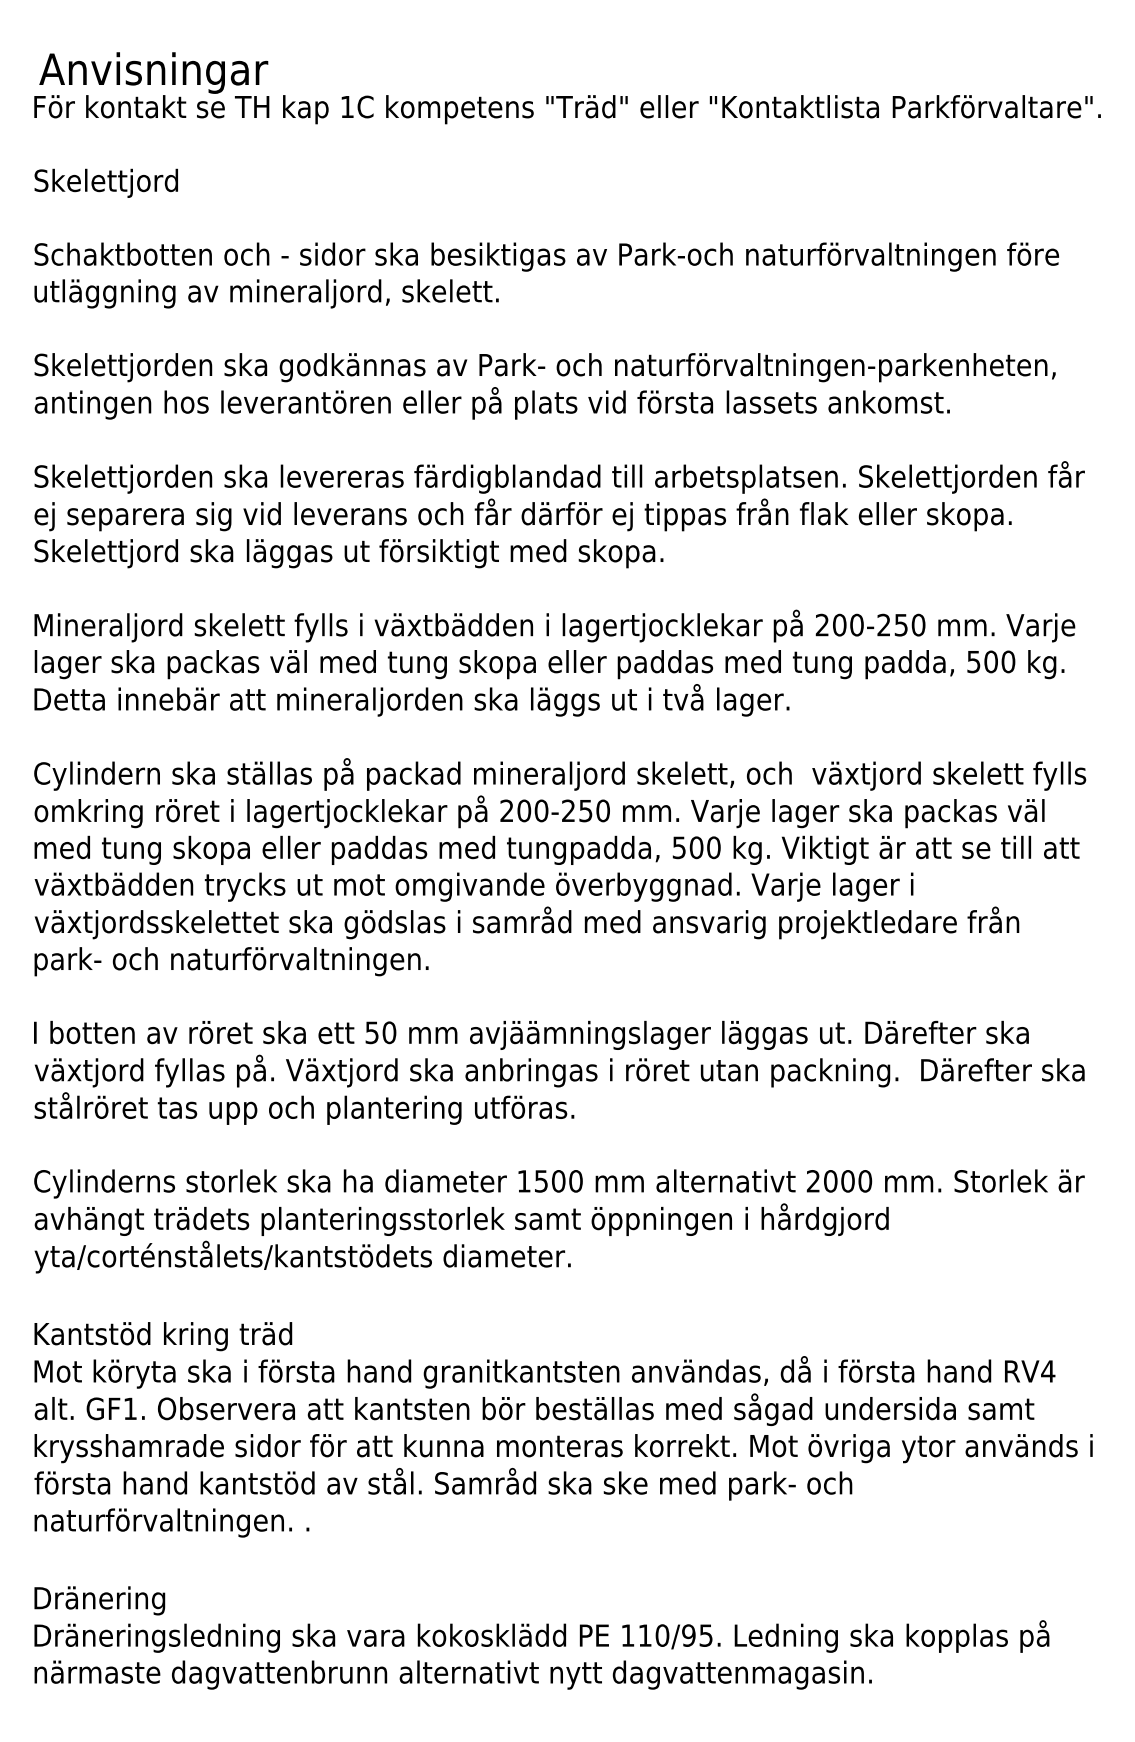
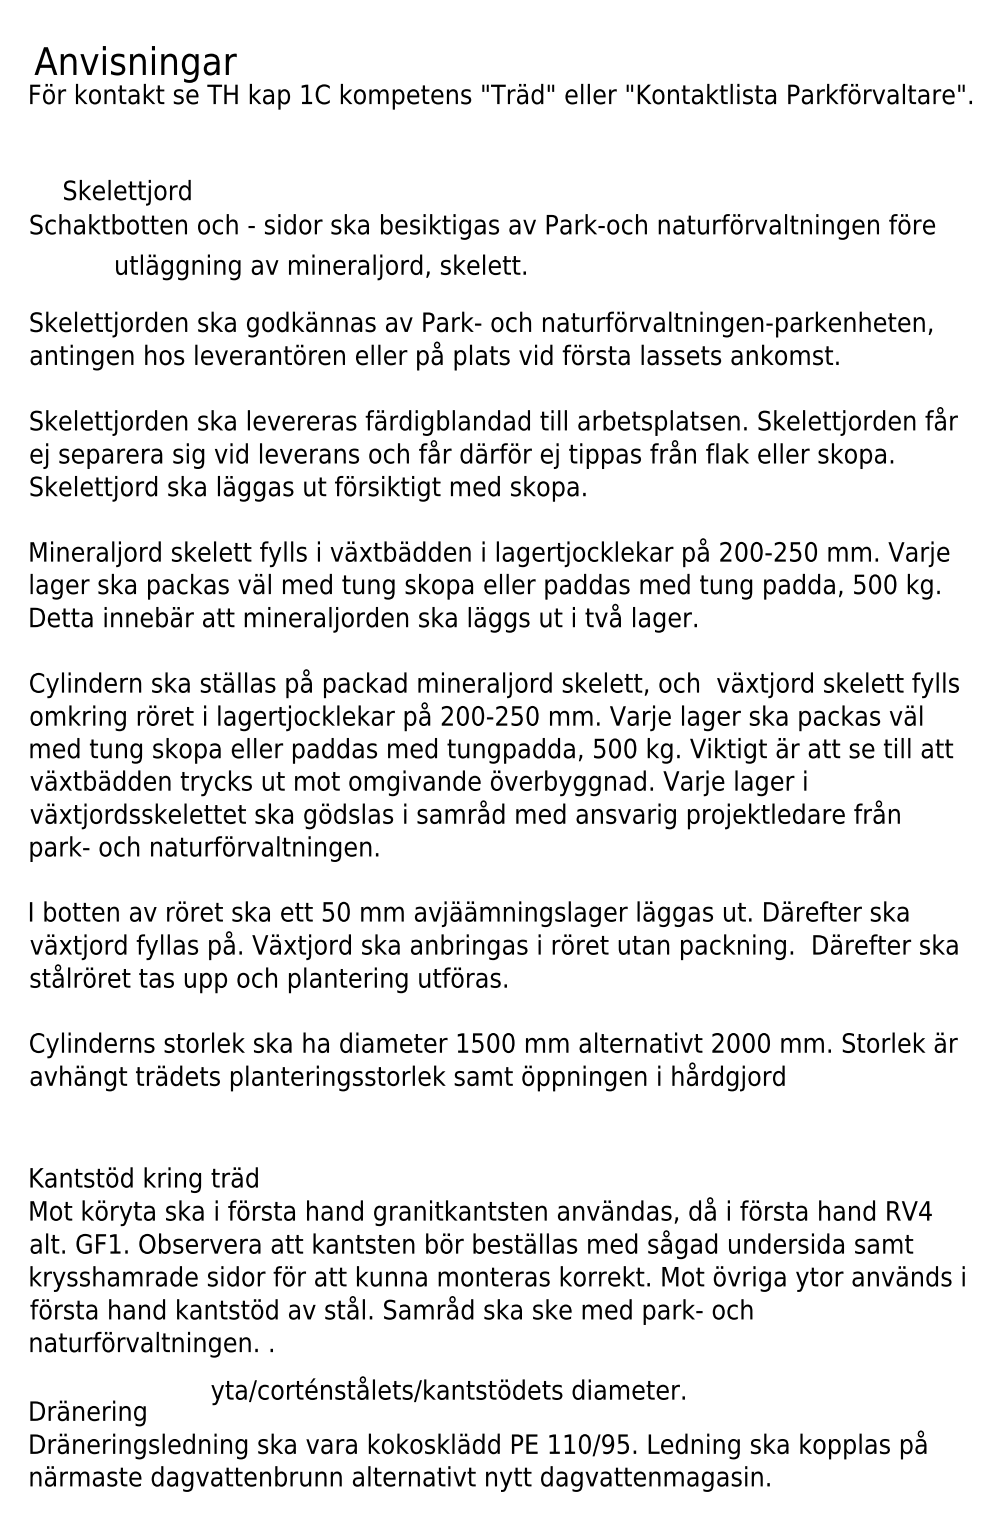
text: (105, 182) -> (126, 191), moved
text: (266, 293) -> (320, 267), moved
text: (302, 1256) -> (448, 1390), moved

